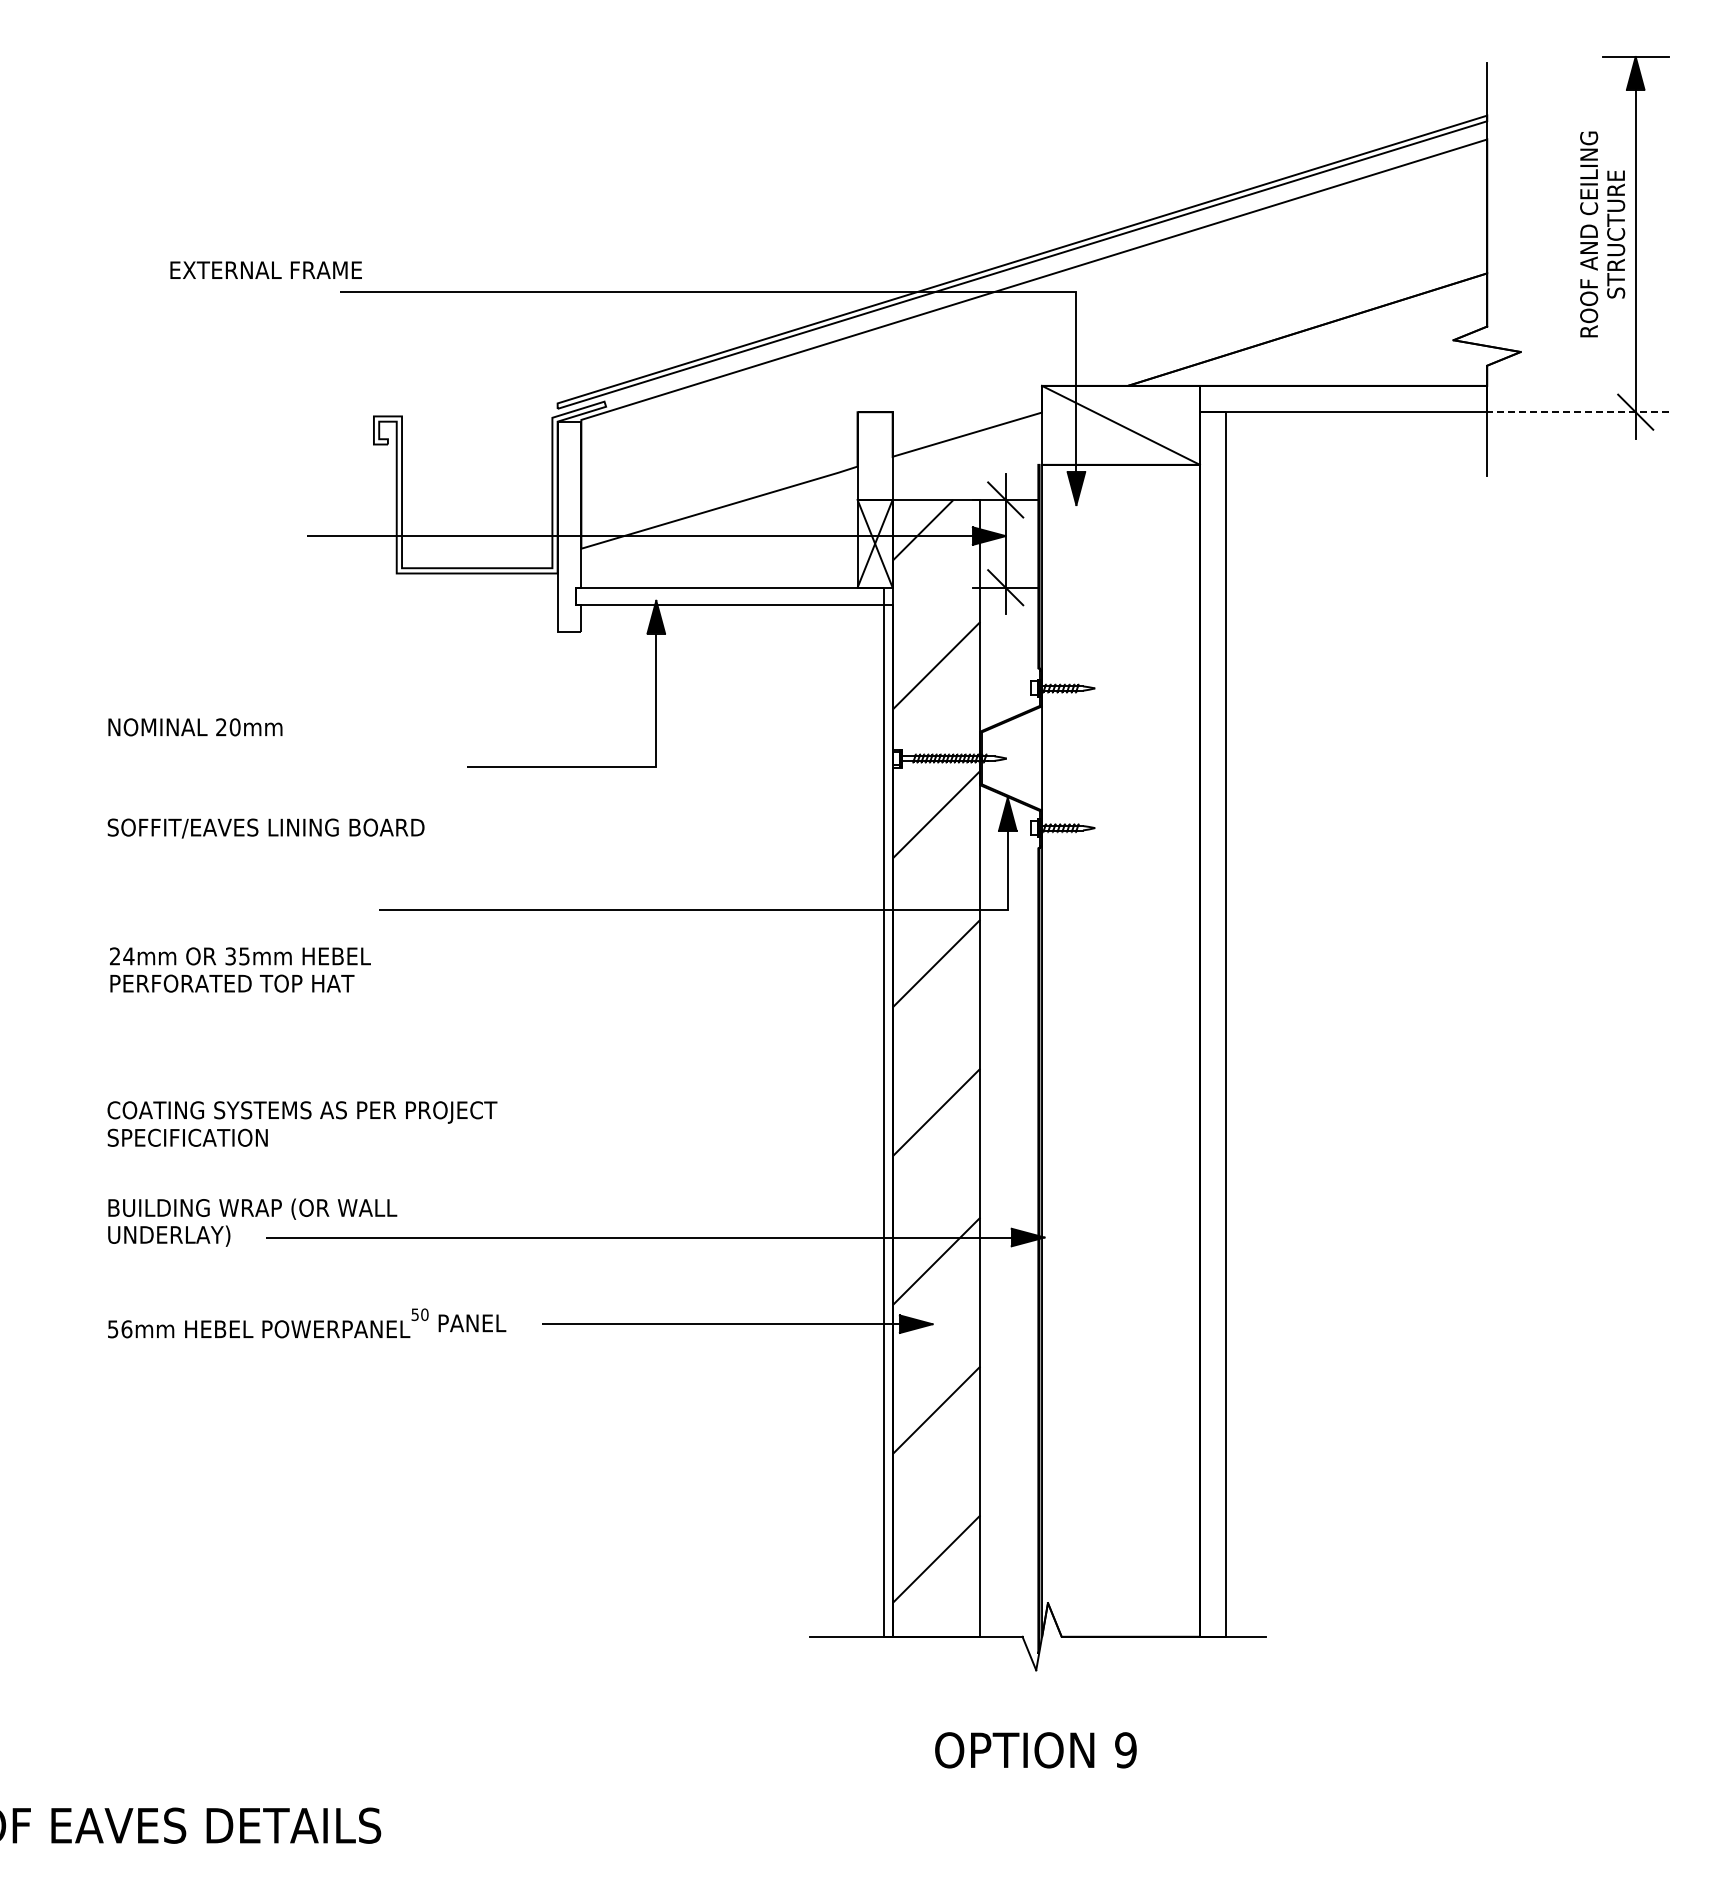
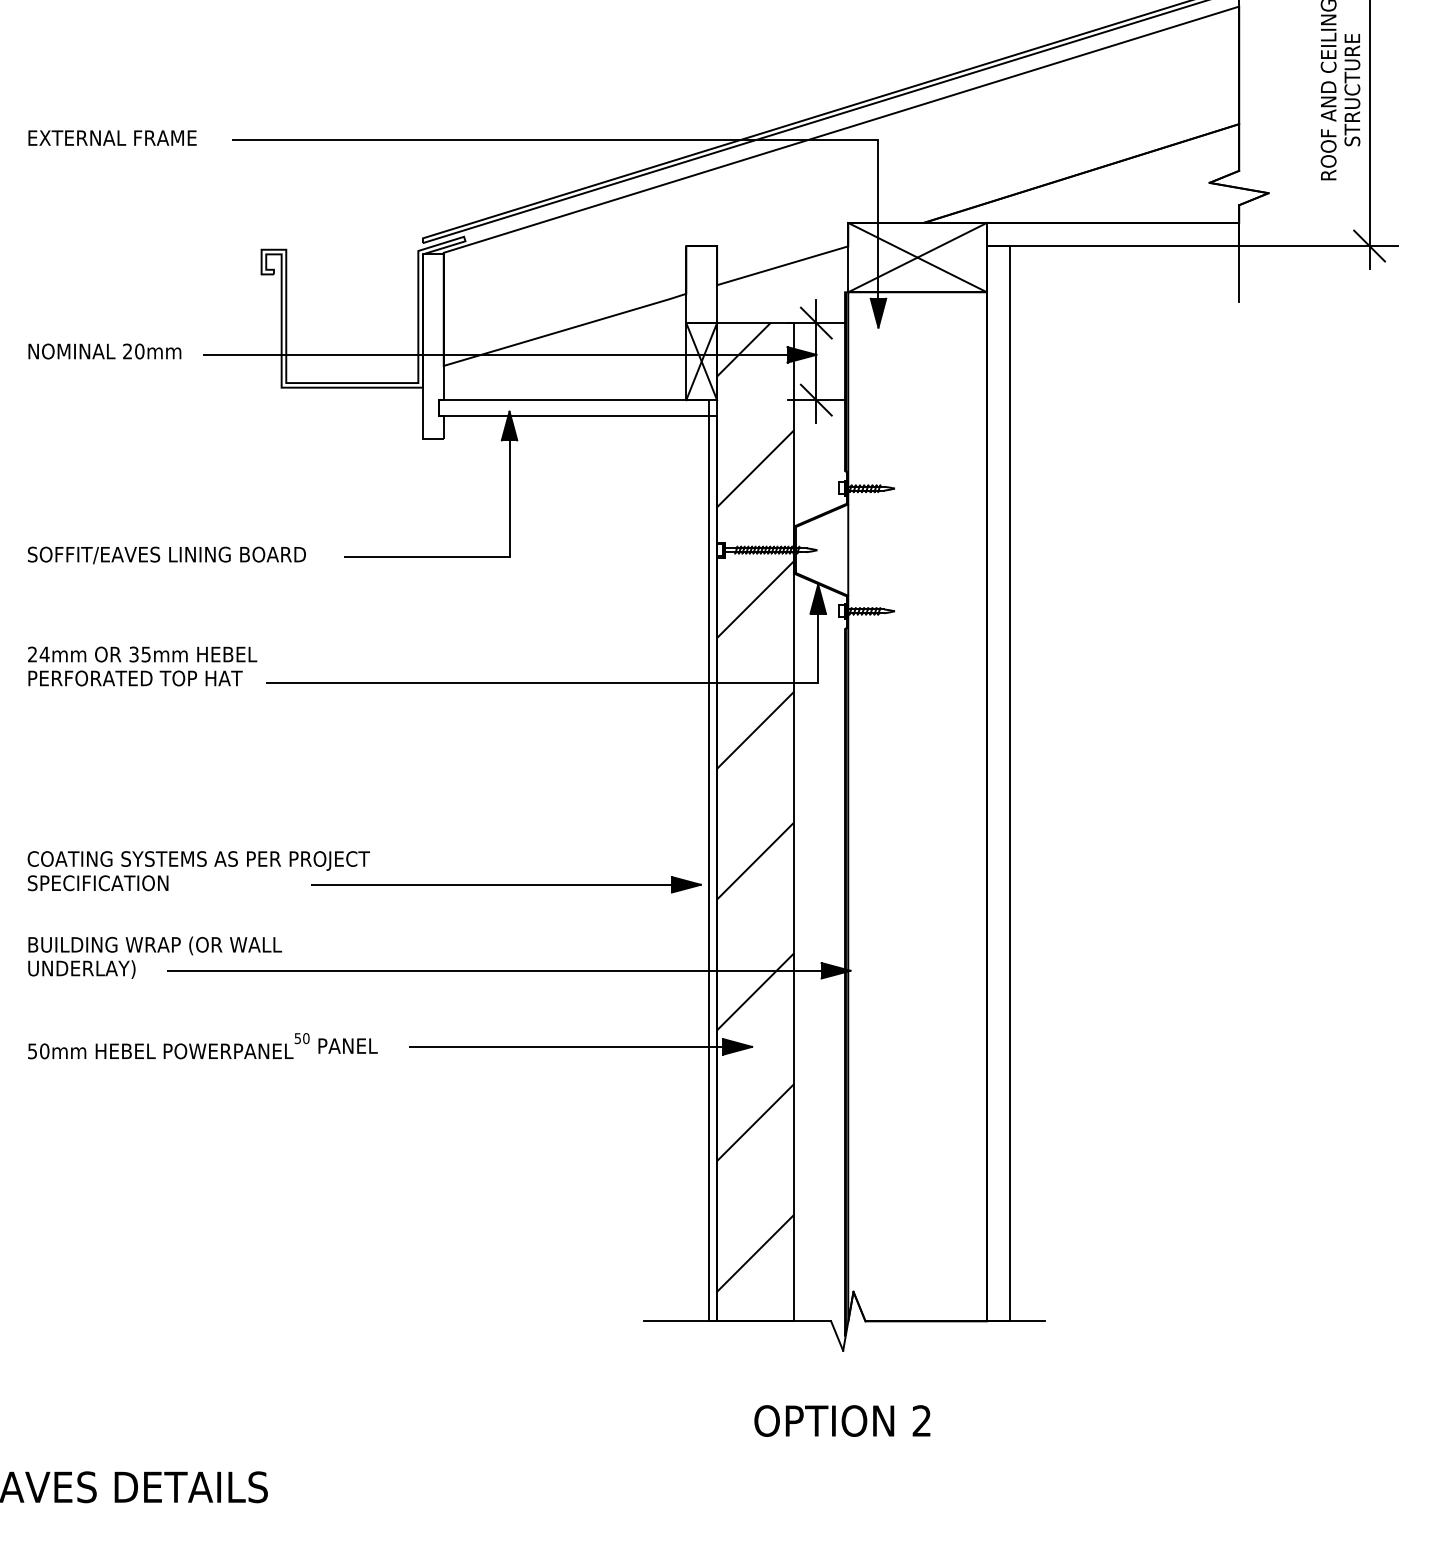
text: (265, 269) -> (111, 137), moved
line: (1577, 412) -> (1318, 246), dashed -> solid
line: (1120, 424) -> (917, 256), added
text: (195, 727) -> (104, 351), moved
text: (265, 828) -> (166, 555), moved
text: (240, 969) -> (142, 666), moved
part: (653, 1139) -> (507, 884), added
text: (126, 1329) -> (44, 1051), 56mm -> 50mm
text: (1125, 1750) -> (921, 1421), 9 -> 2

